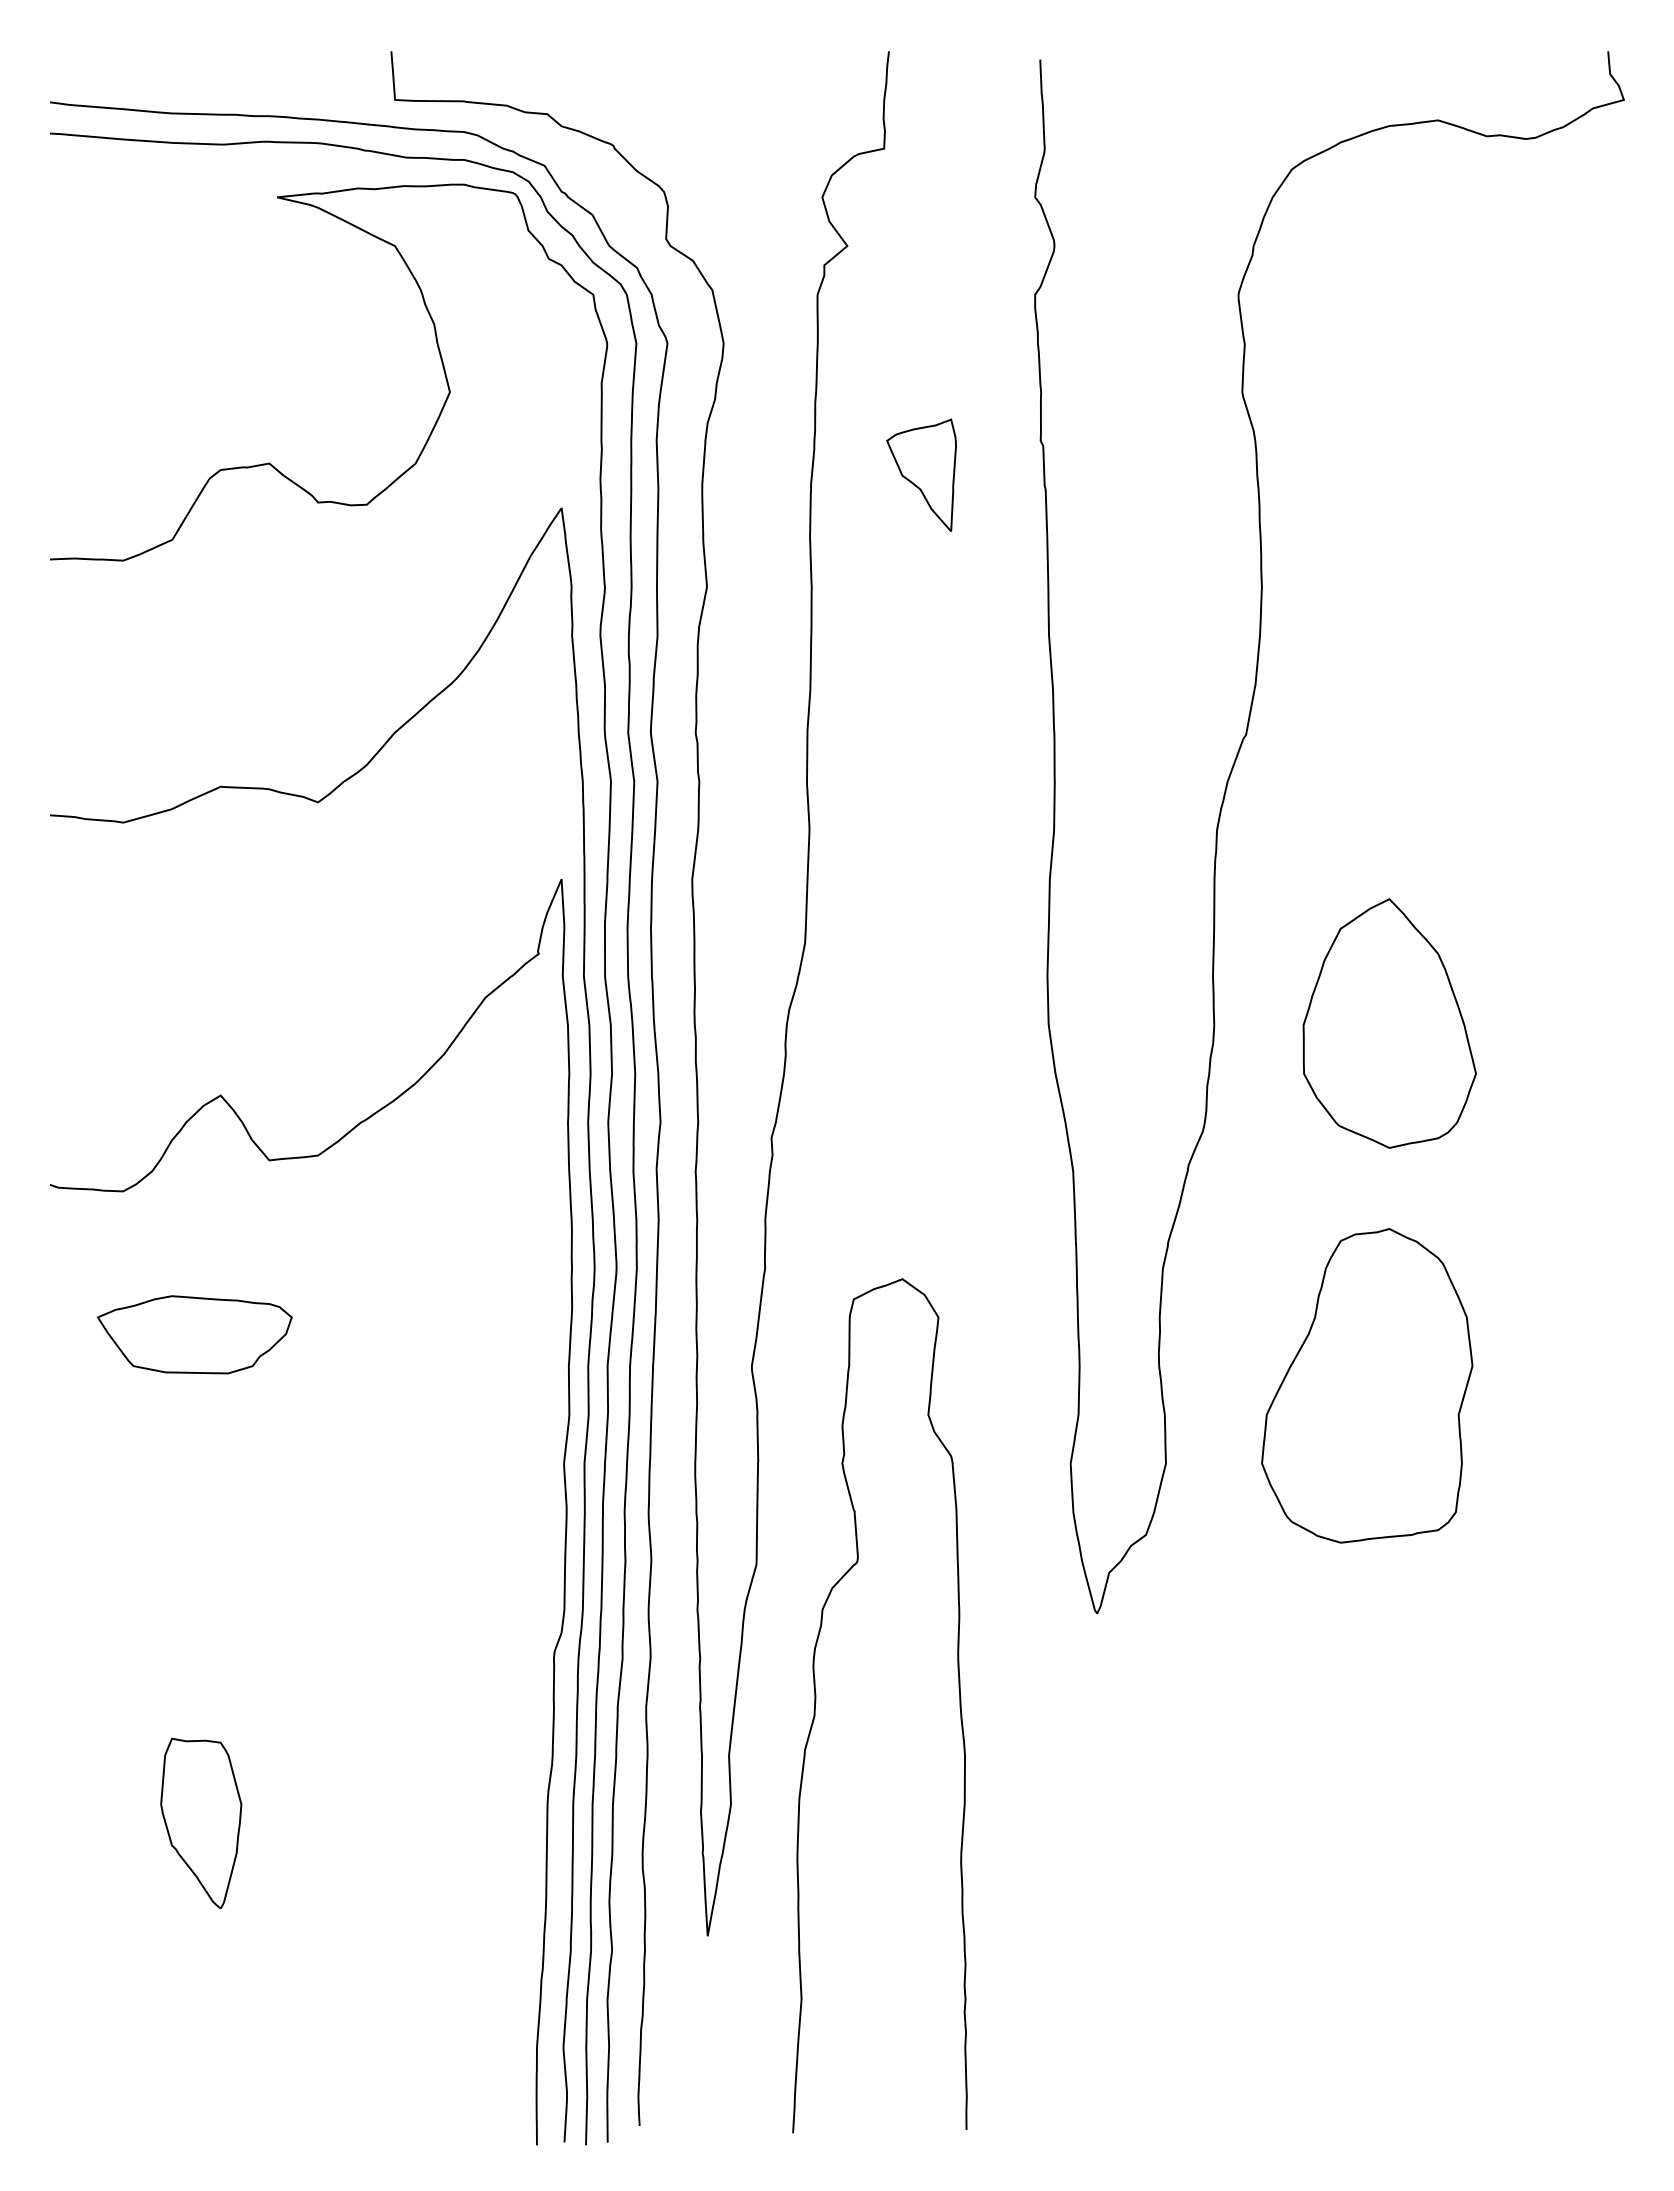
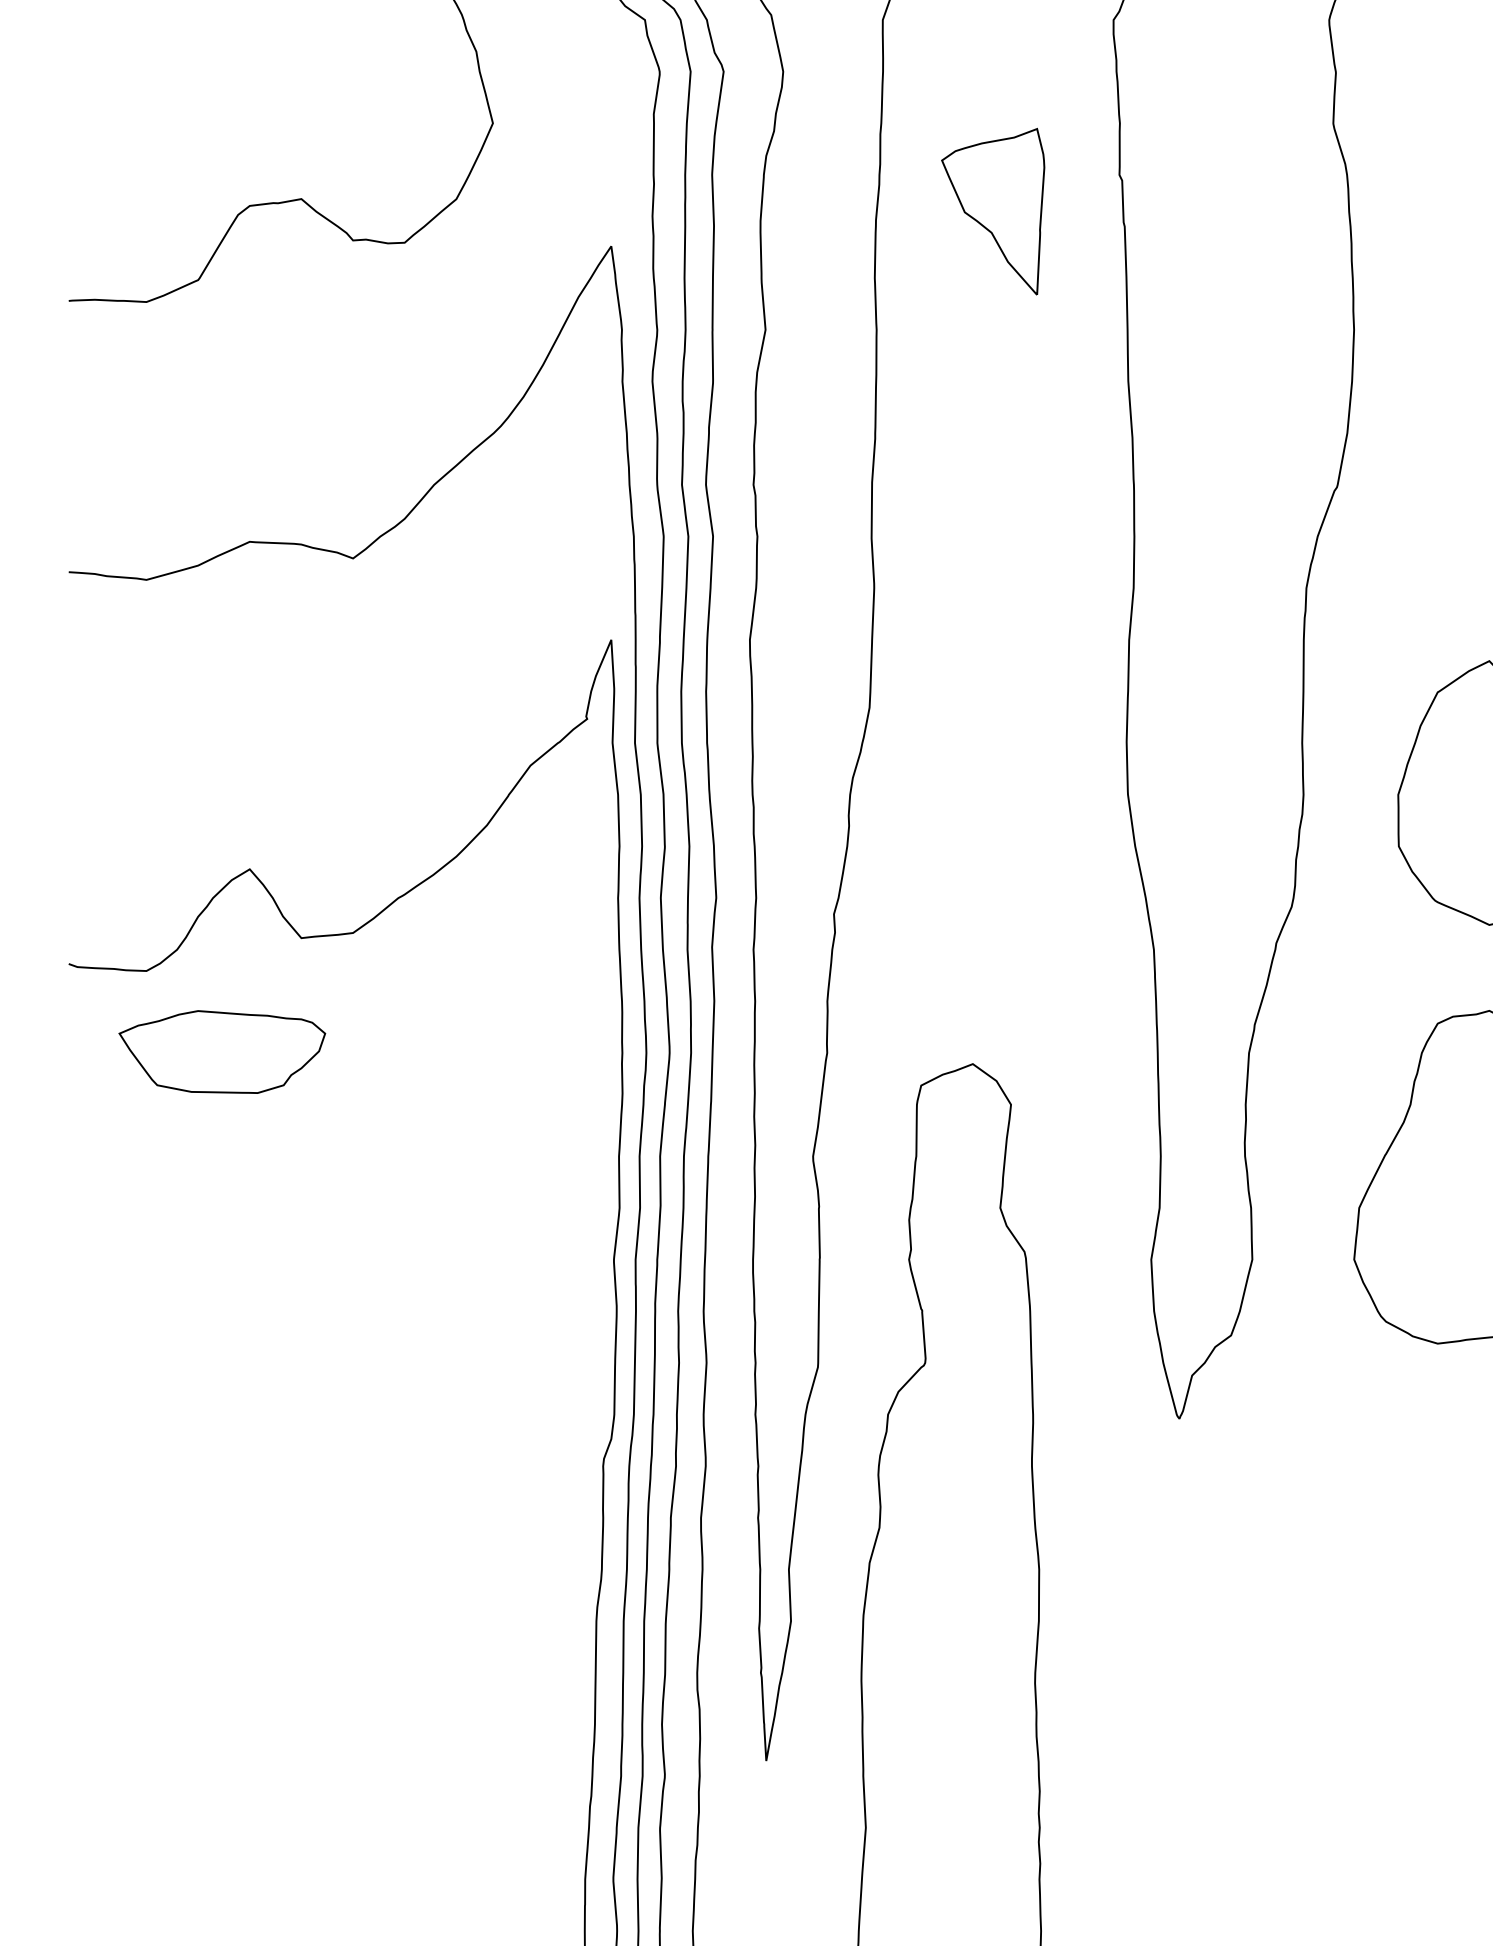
part: (921, 474) -> (993, 210), size x1.4
part: (194, 1334) -> (221, 1051), moved
part: (201, 1822) -> (229, 1640), removed

